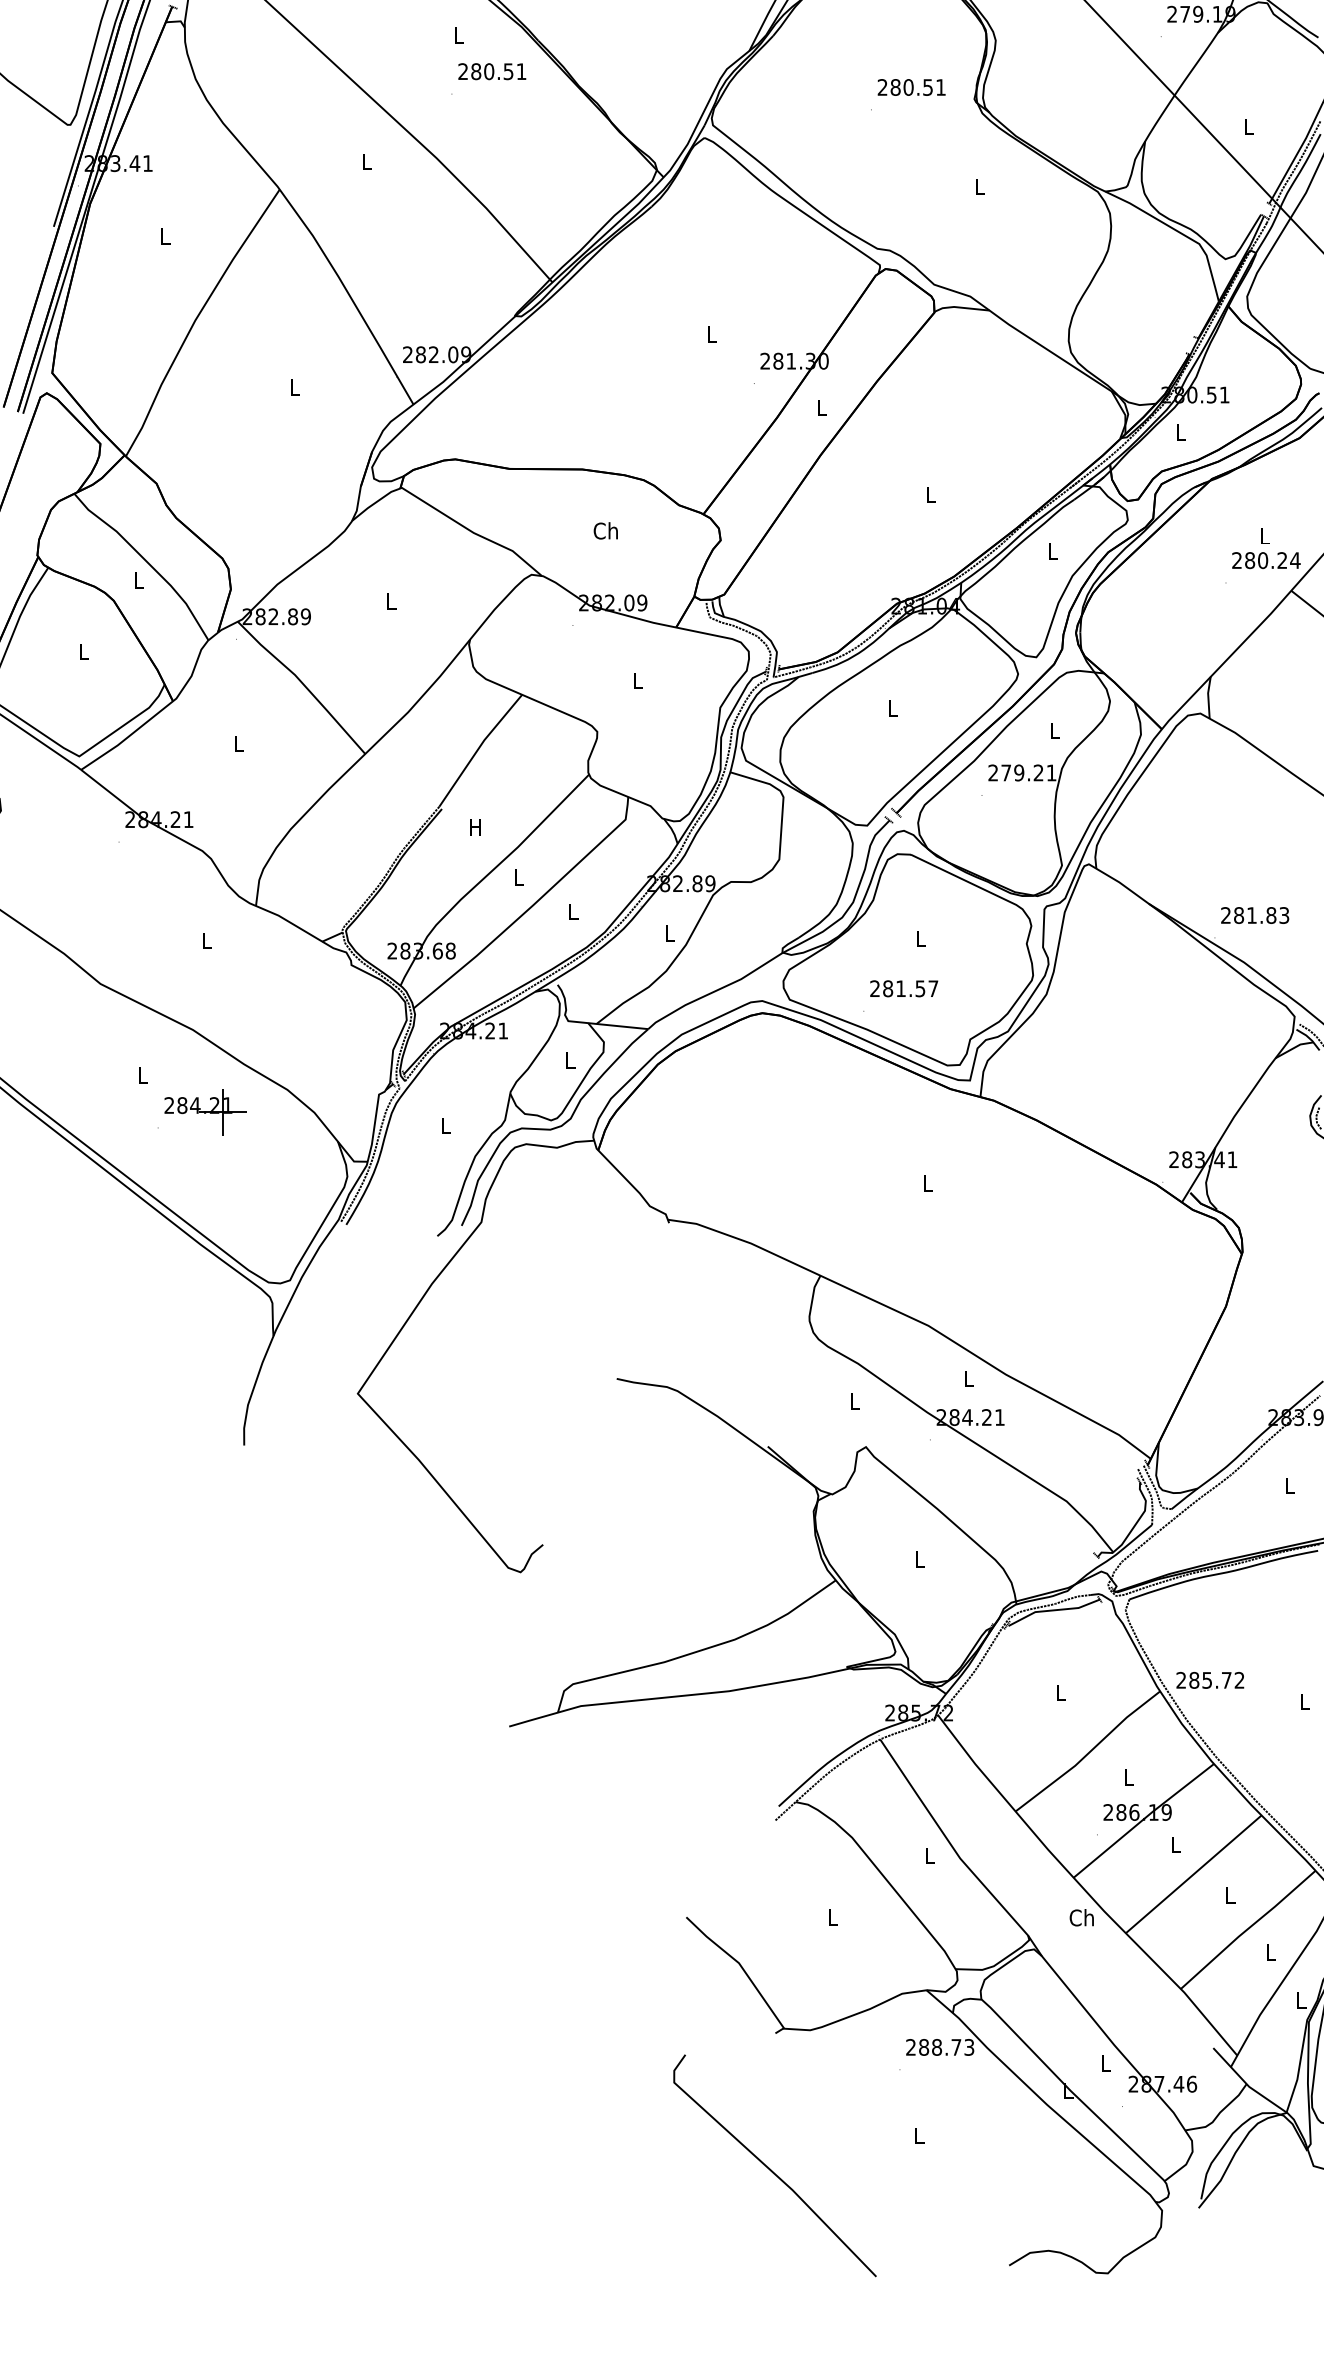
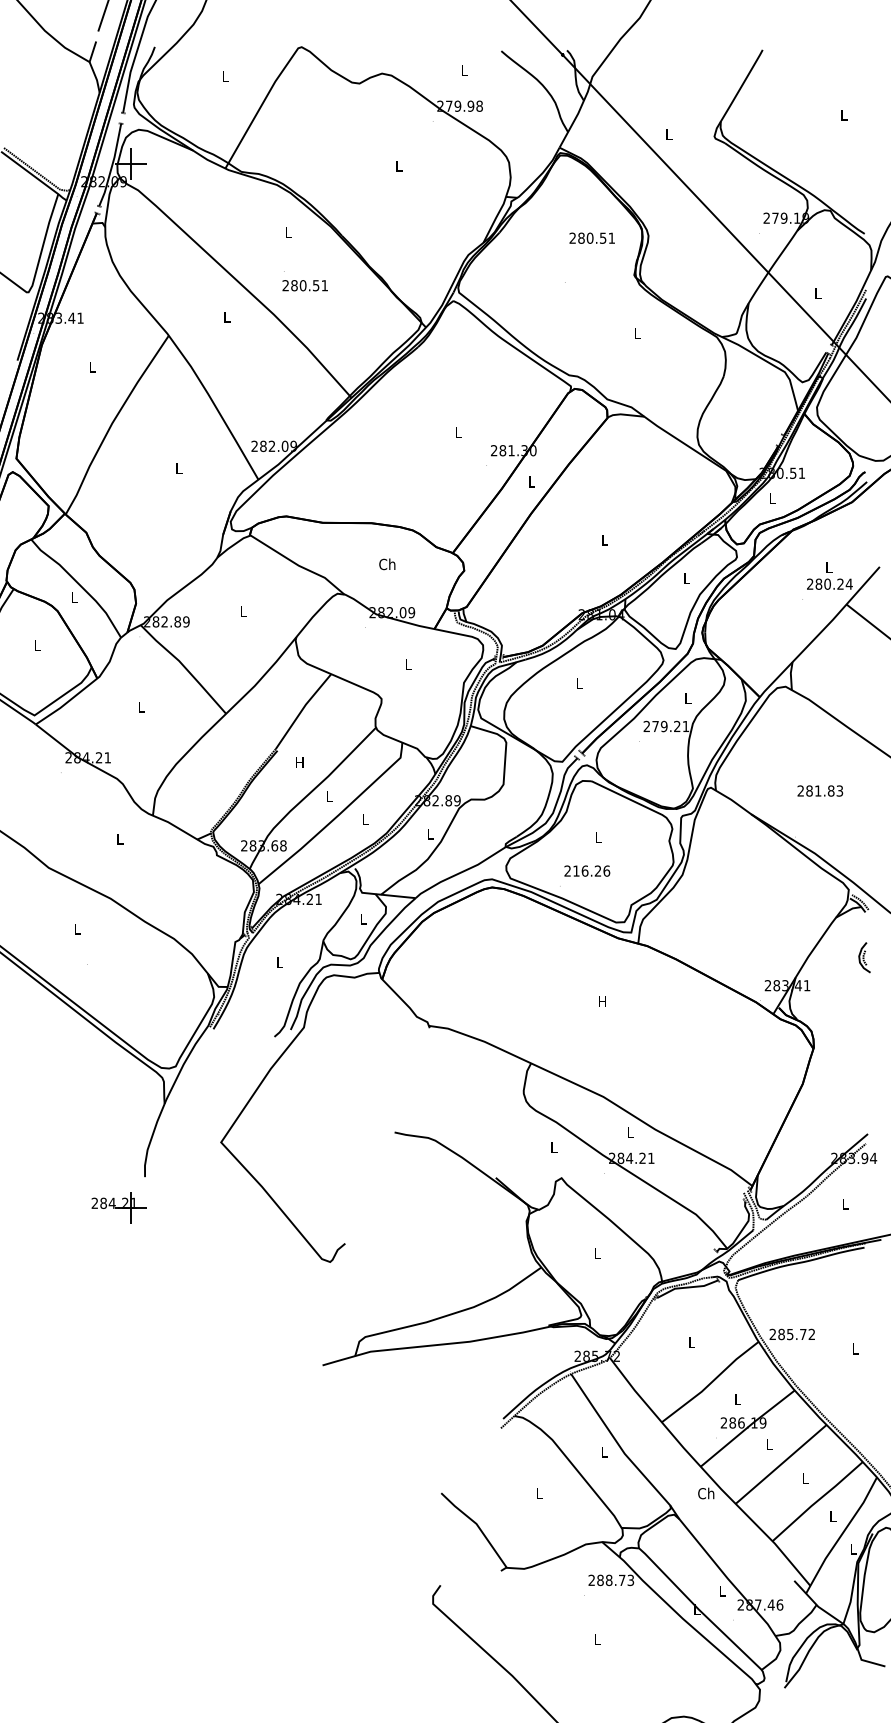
text: (491, 71) -> (304, 285), moved
text: (910, 86) -> (591, 237), moved
text: (1255, 914) -> (820, 790), moved
text: (910, 987) -> (591, 870), 281.57 -> 216.26
part: (204, 1111) -> (118, 1207), moved
text: (927, 1183) -> (602, 1001), L -> H

